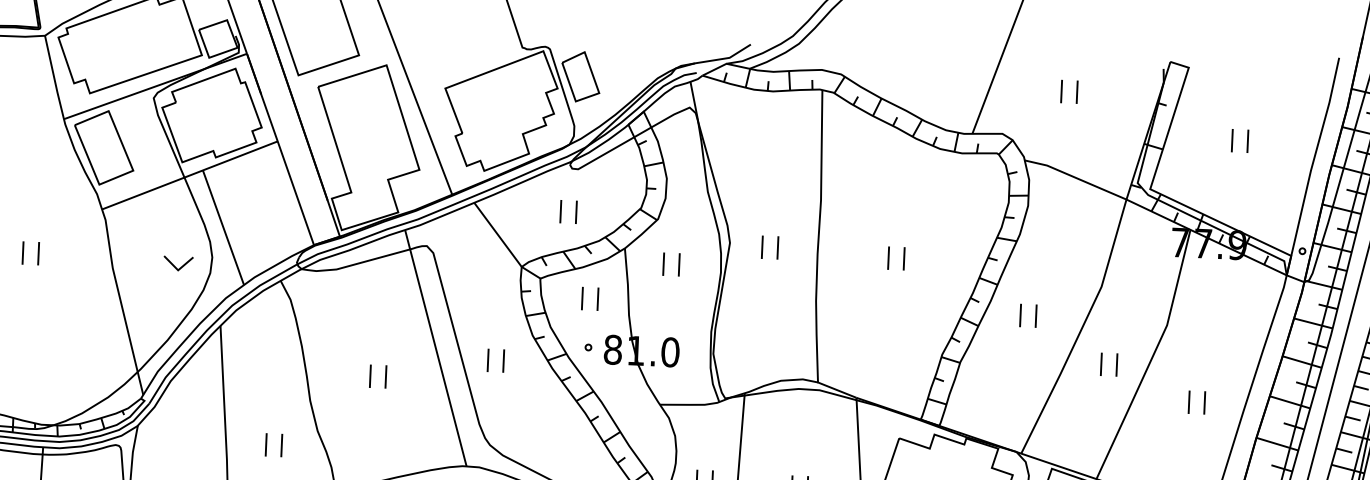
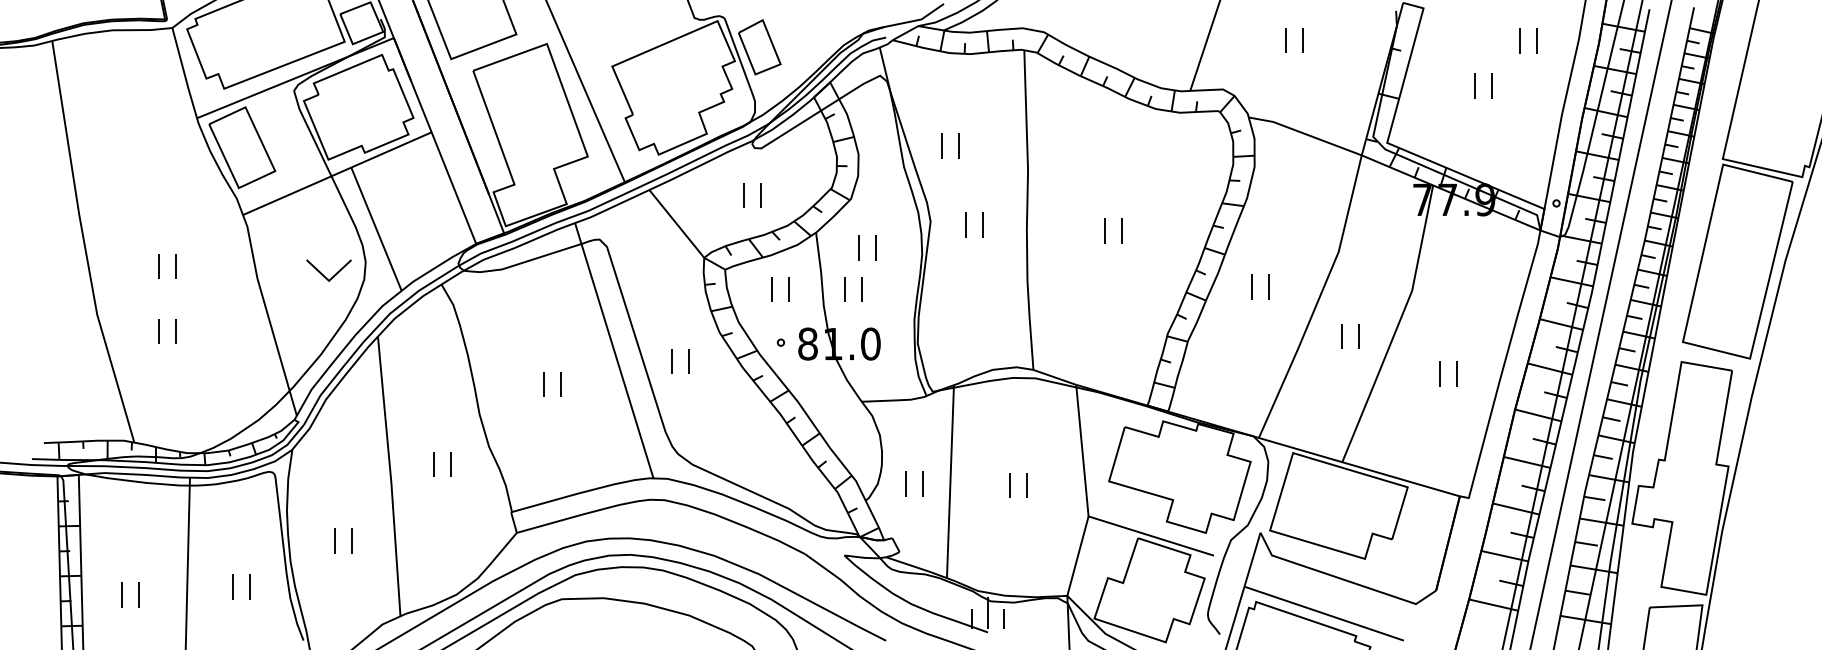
part: (1276, 100) -> (1520, 40), added
part: (743, 173) -> (942, 145), added
part: (177, 263) -> (328, 270), size x1.4
part: (649, 301) -> (845, 289), added
part: (21, 312) -> (159, 331), added

